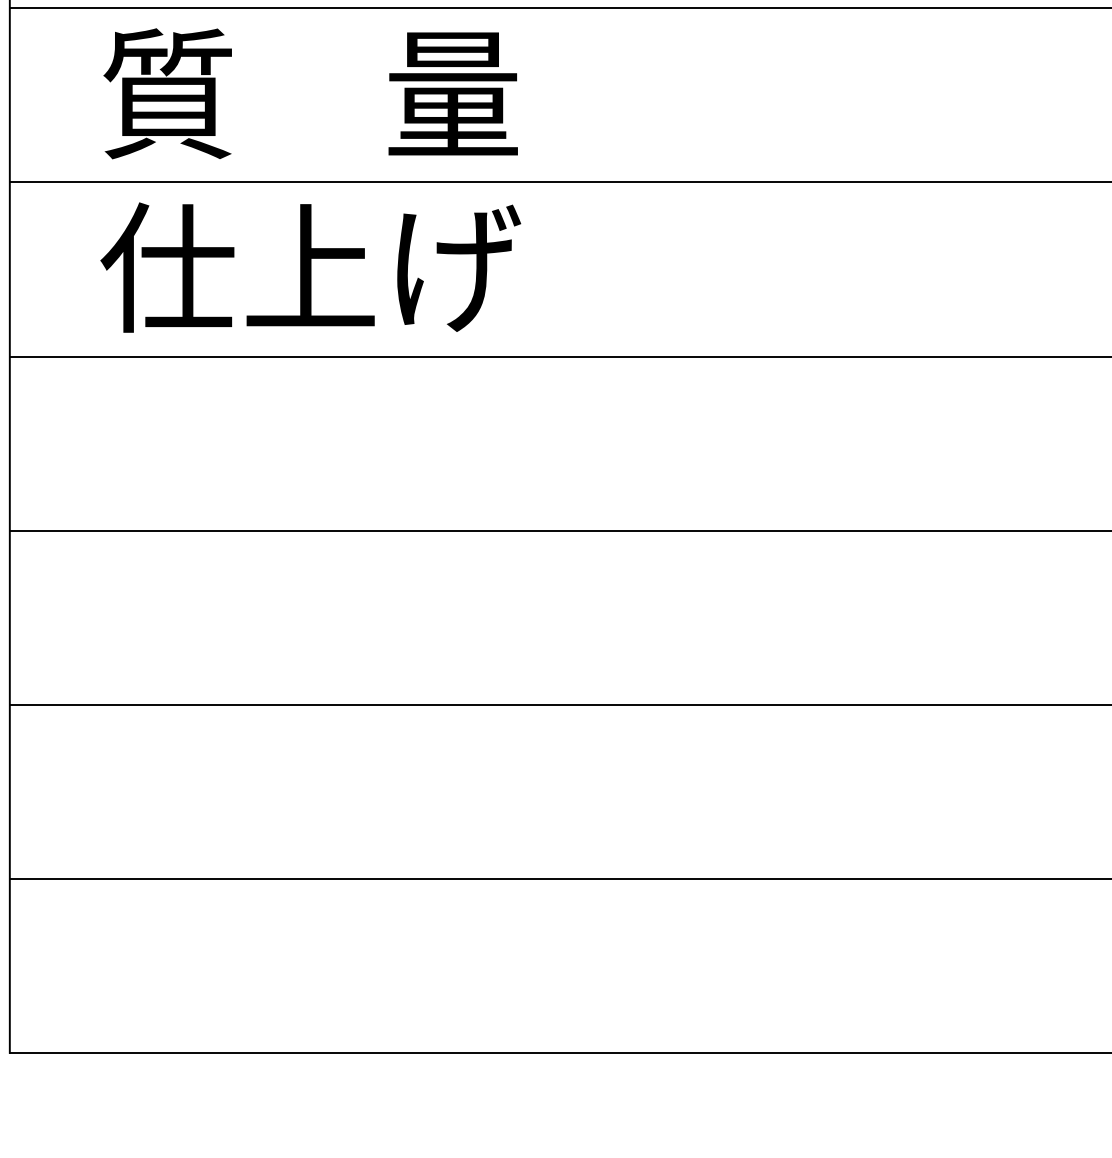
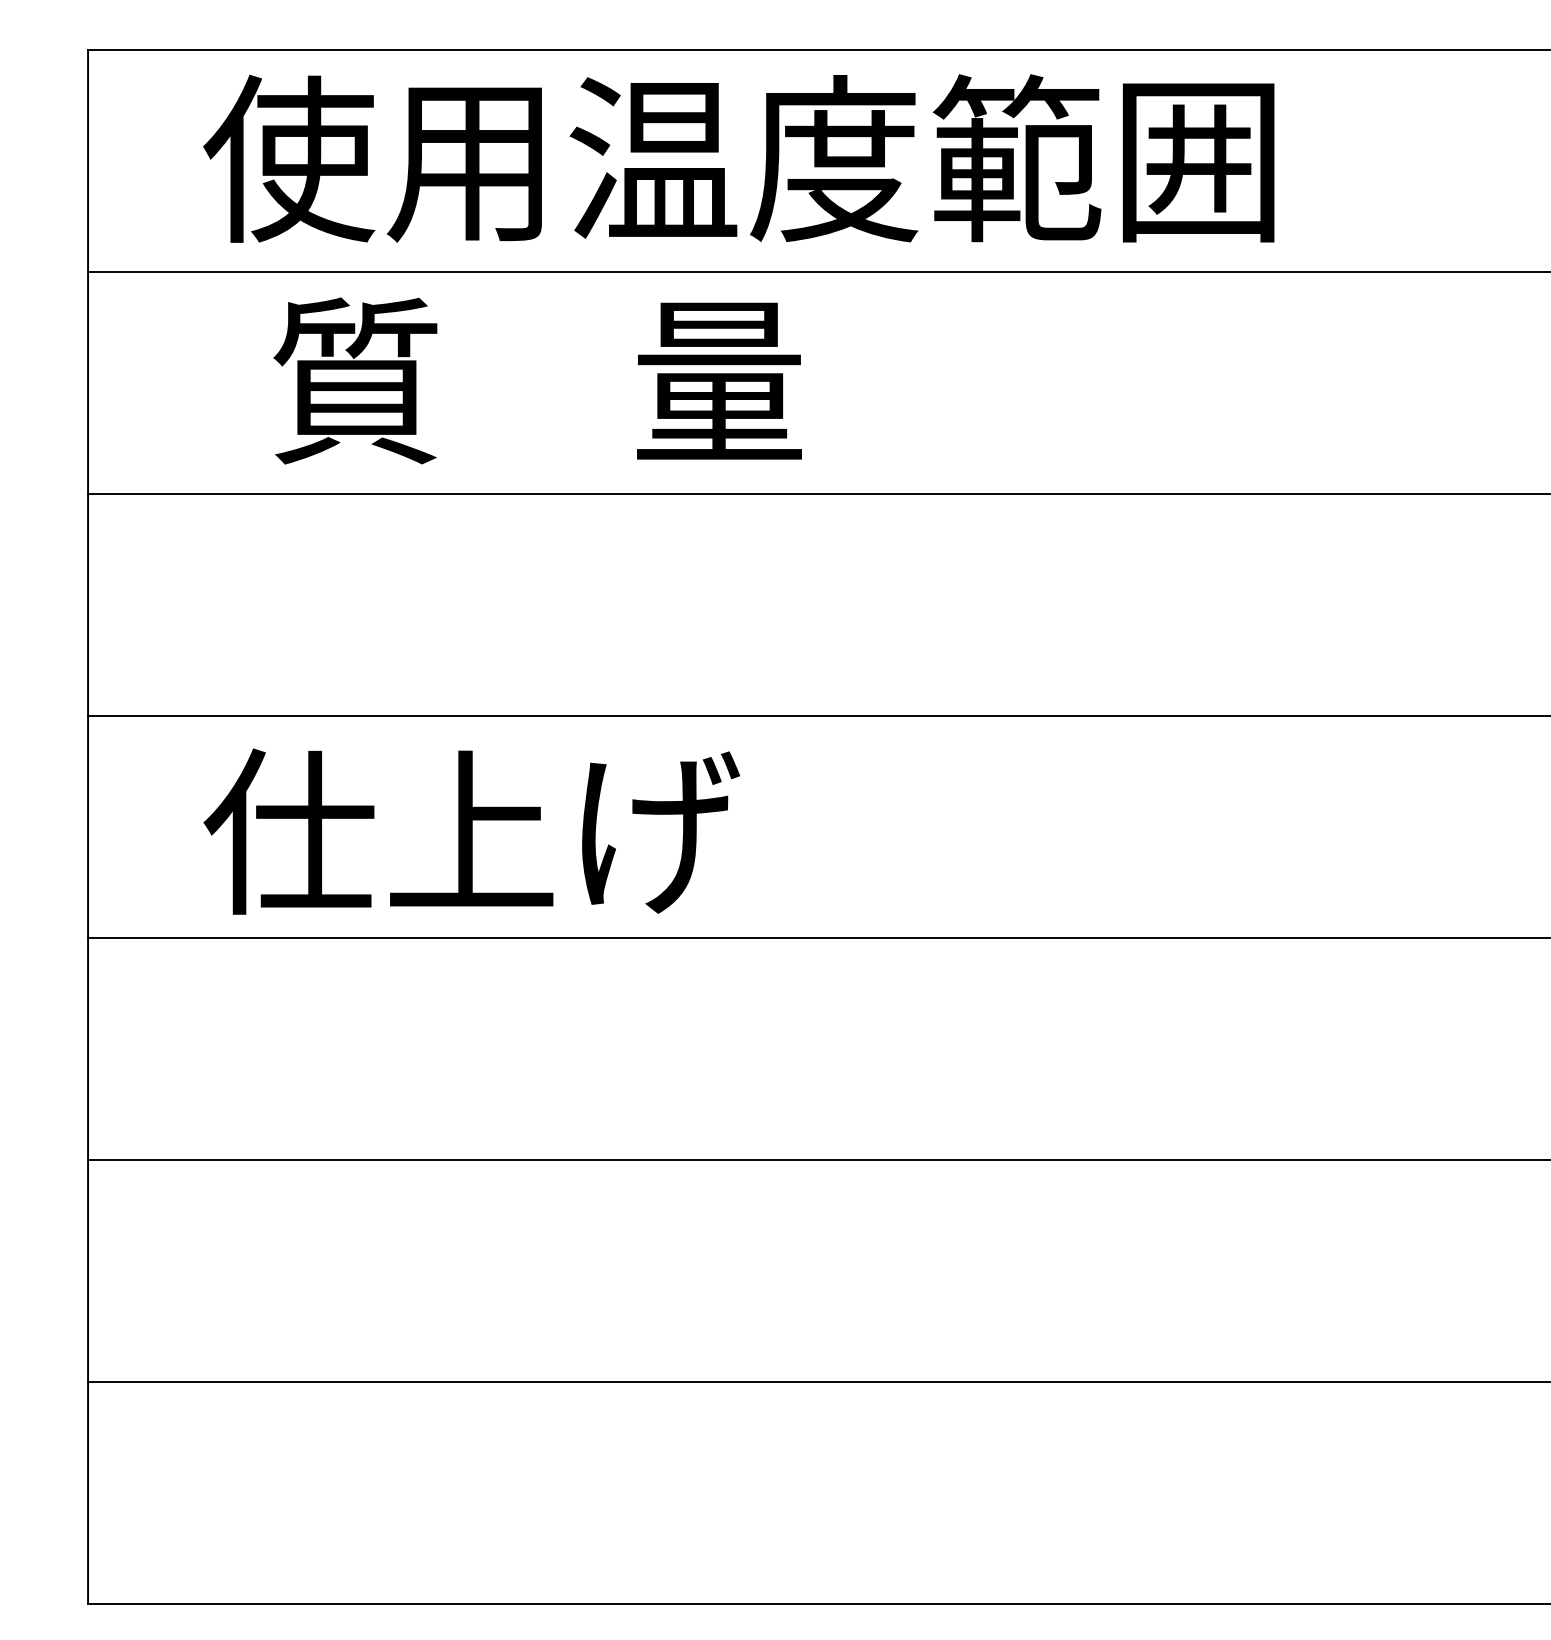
text: (310, 93) -> (537, 380), moved
text: (310, 267) -> (471, 831), moved

